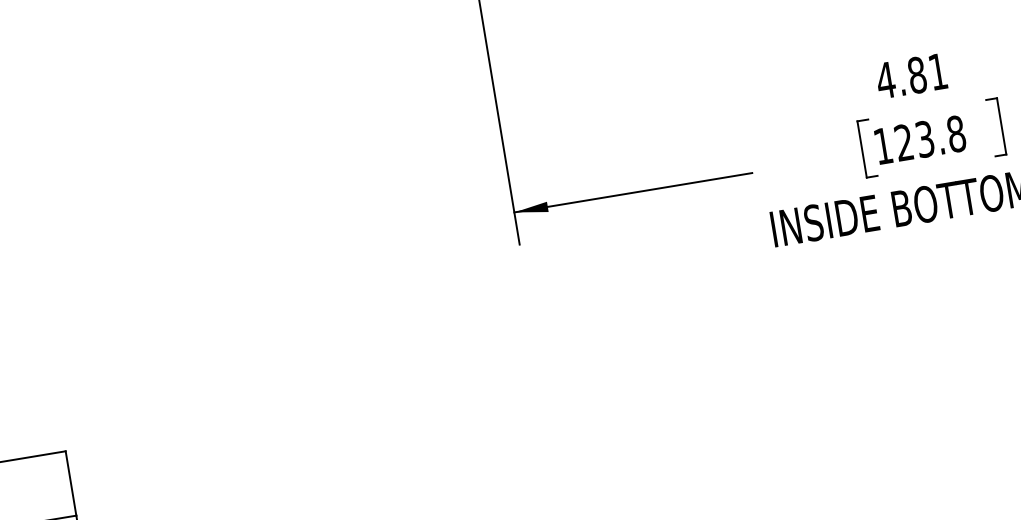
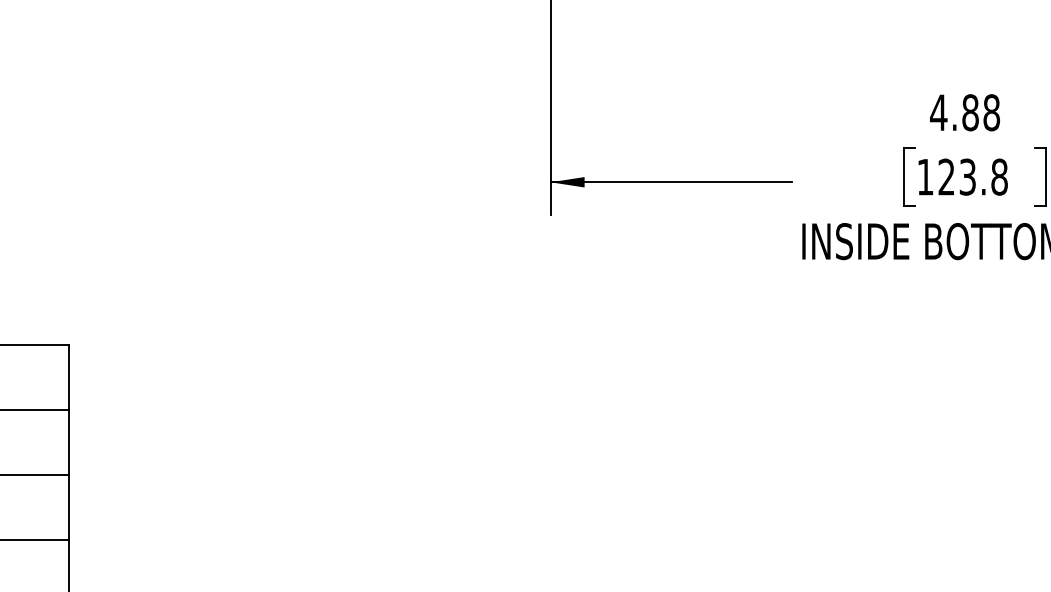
text: (937, 71) -> (991, 112), 4.81 -> 4.88

